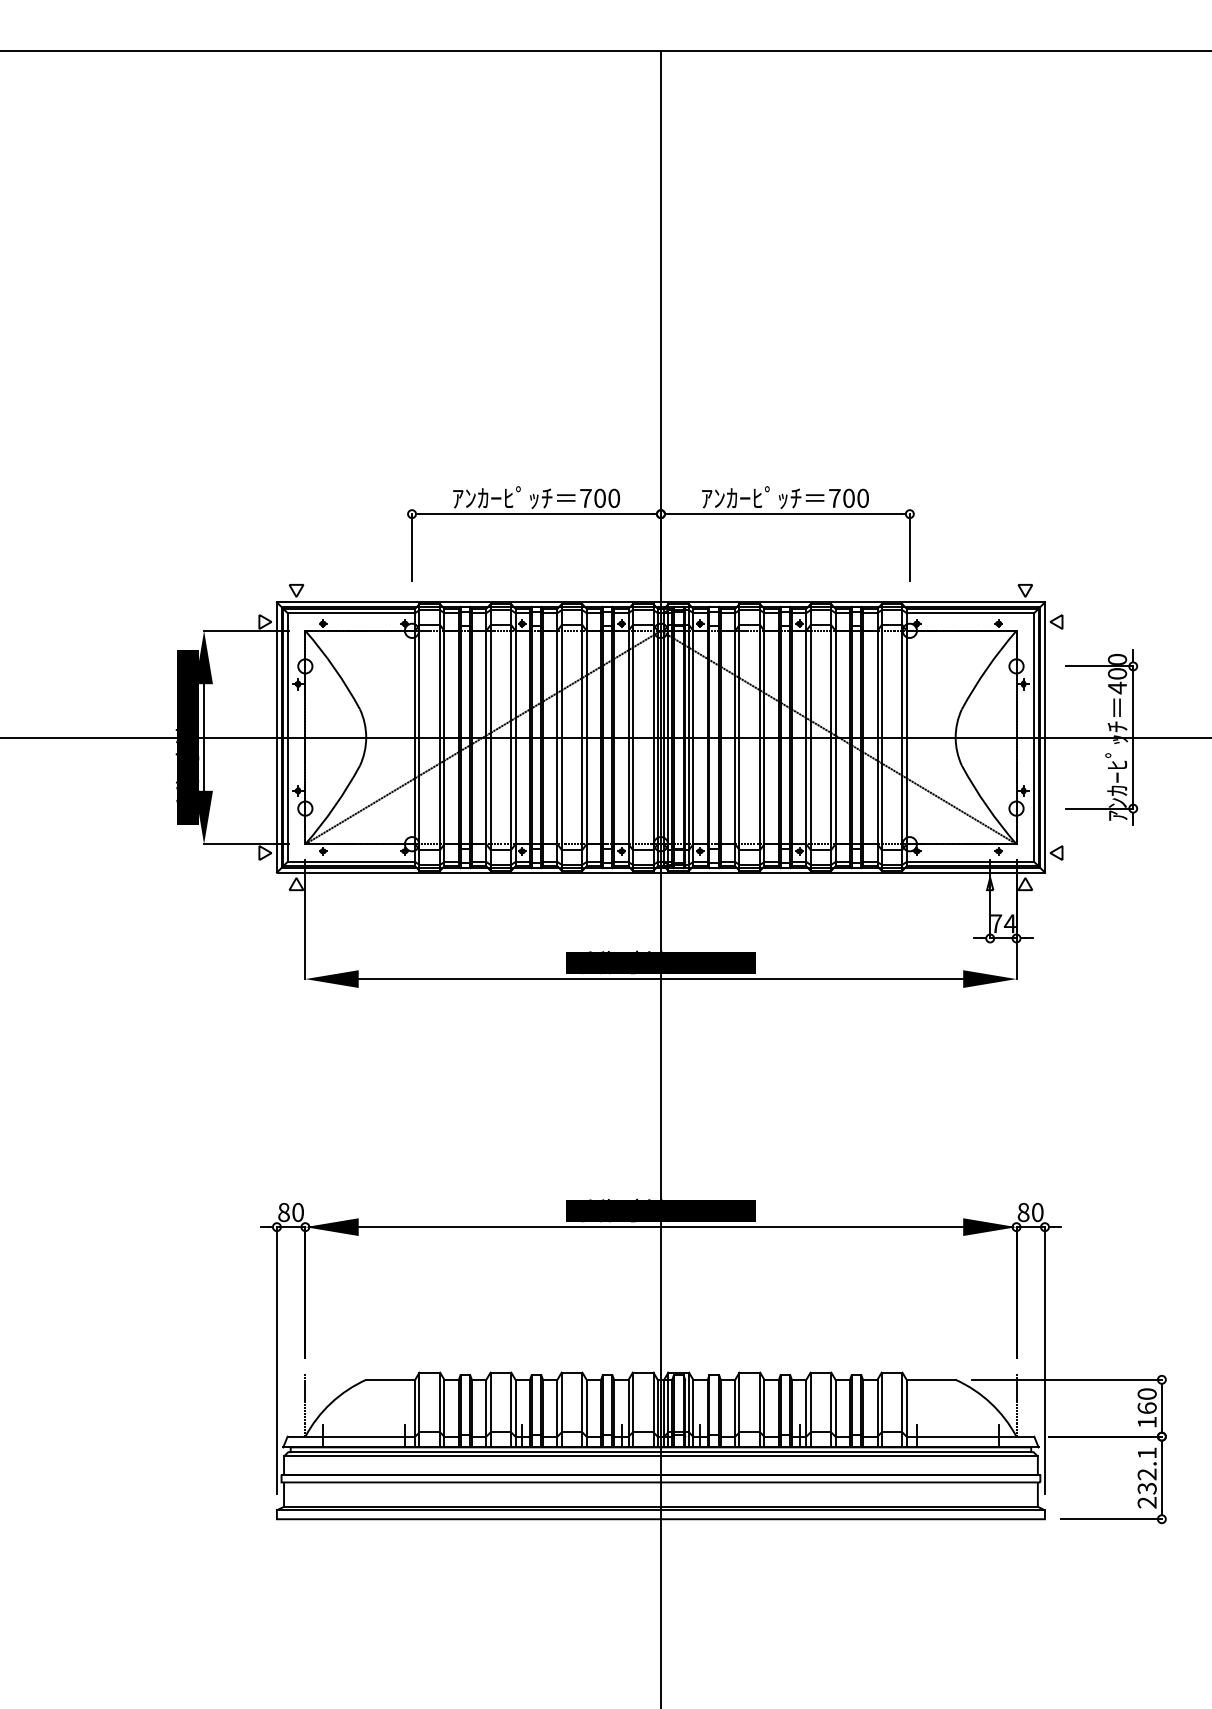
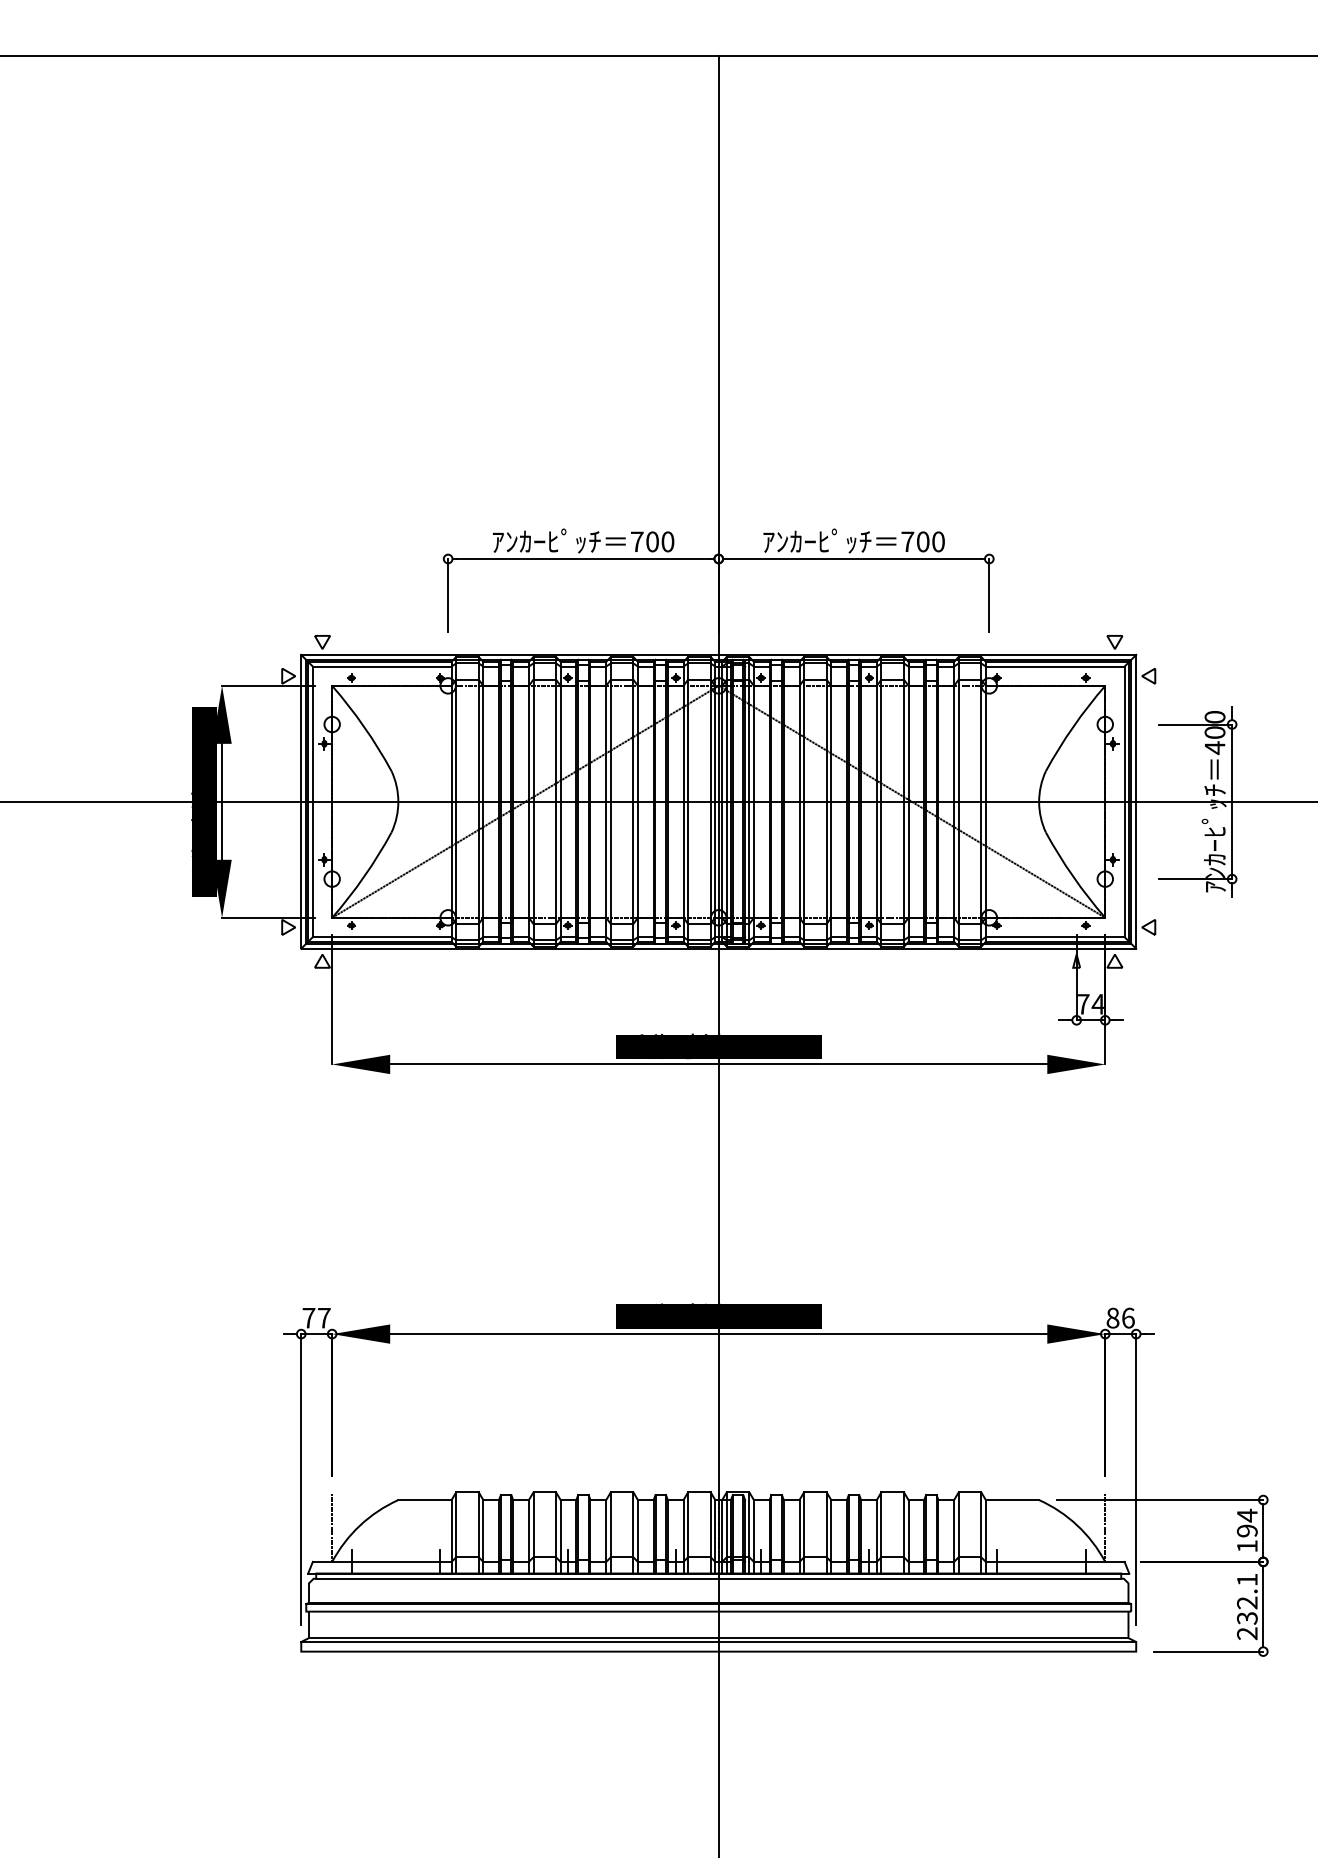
text: (1037, 1211) -> (1128, 1317), 80 -> 86
text: (290, 1212) -> (316, 1318), 80 -> 77
text: (1146, 1400) -> (1246, 1522), 160 -> 194
line: (660, 1456) -> (718, 1583), removed

